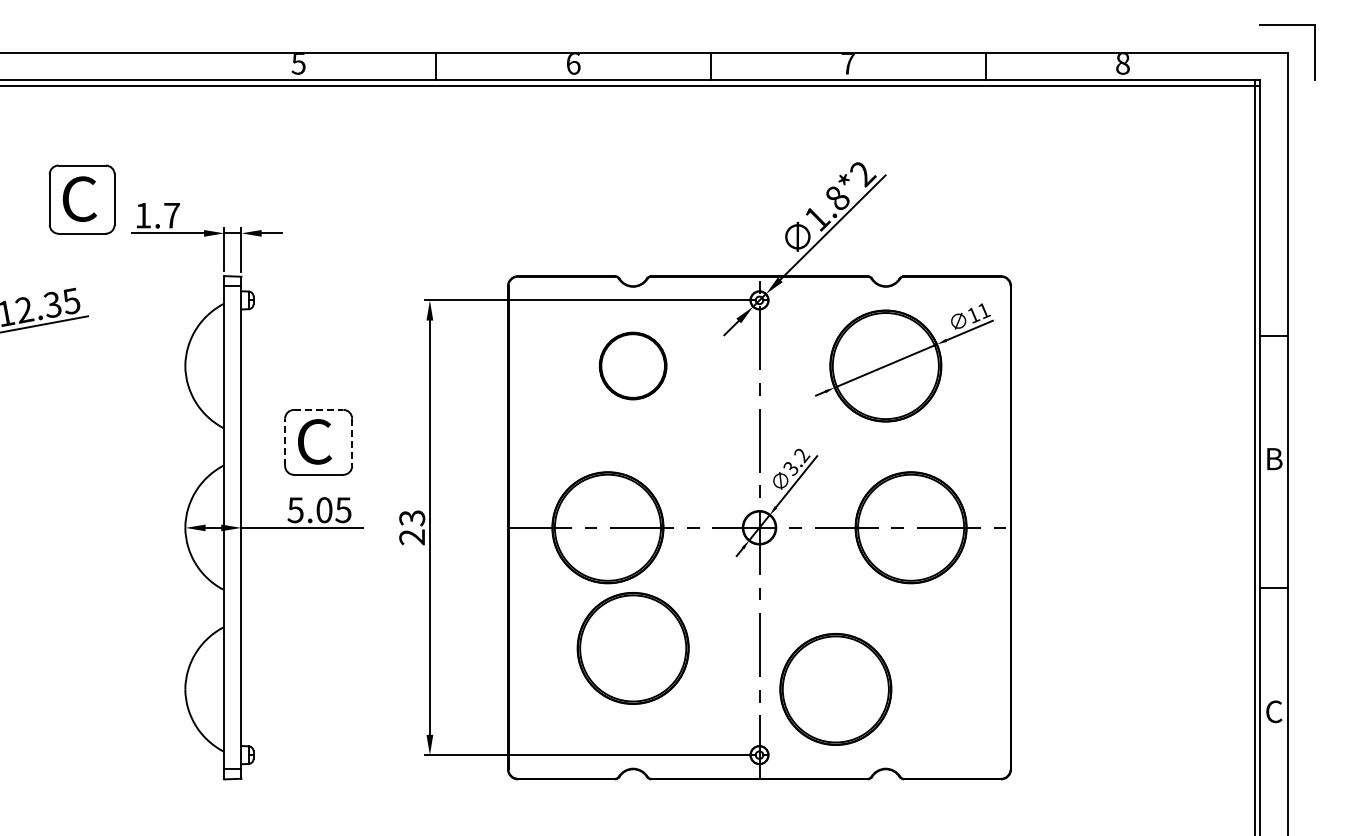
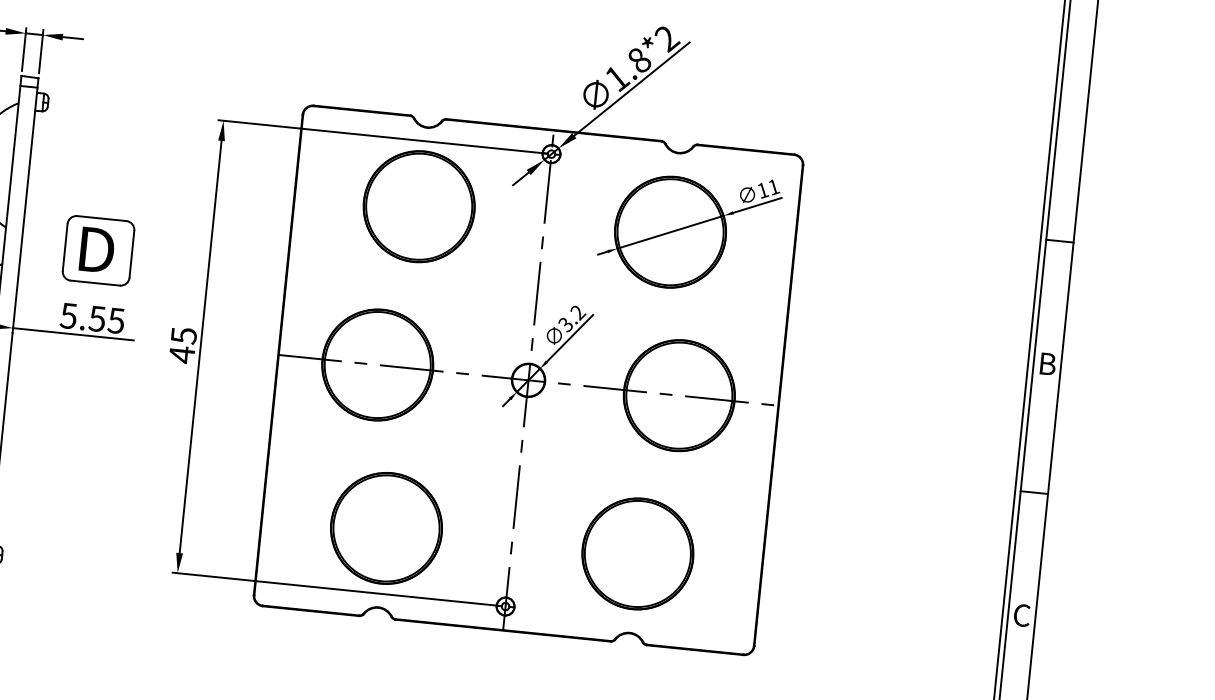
part: (632, 365) -> (418, 206), size x1.67
line: (318, 409) -> (101, 218), dashed -> solid
text: (315, 441) -> (95, 249), C -> D
line: (285, 442) -> (65, 247), dashed -> solid
line: (352, 442) -> (132, 254), dashed -> solid
text: (324, 510) -> (97, 319), 5.05 -> 5.55
text: (411, 528) -> (182, 345), 23 -> 45
part: (632, 648) -> (385, 528), moved
part: (835, 689) -> (637, 553), moved

